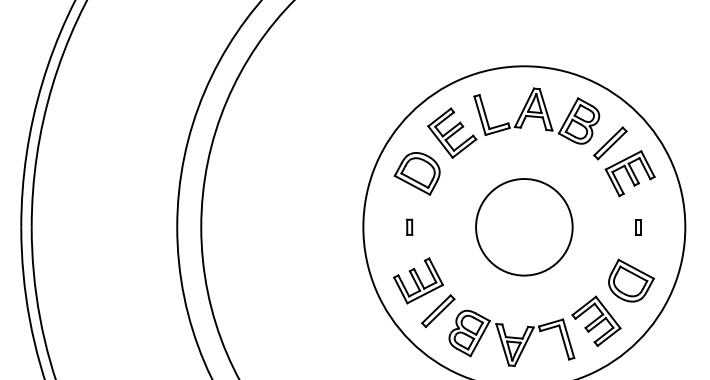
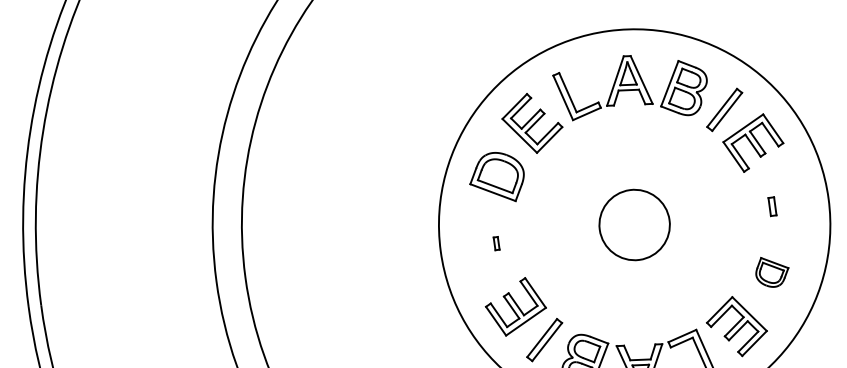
part: (409, 226) -> (496, 242), size x0.7
circle: (524, 227) -> (634, 225), size x0.6
part: (631, 280) -> (772, 271), size x0.6

